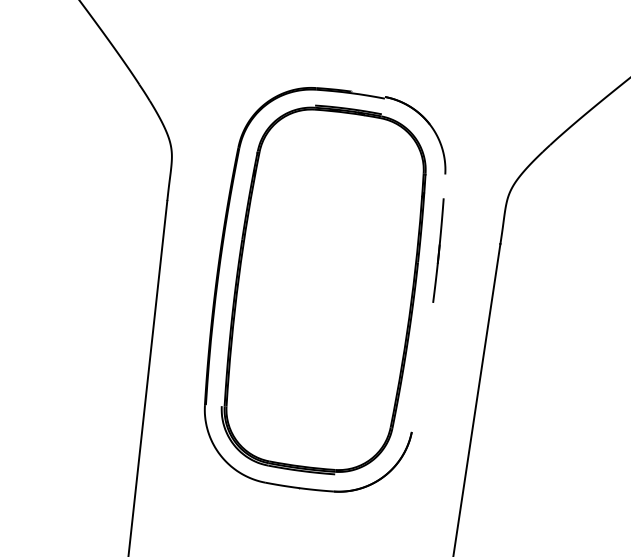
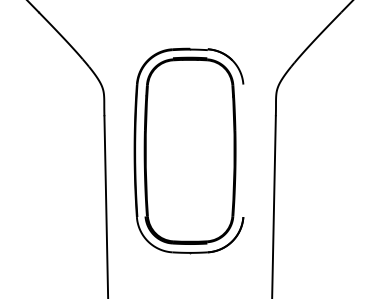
line: (437, 250) -> (244, 123), removed

